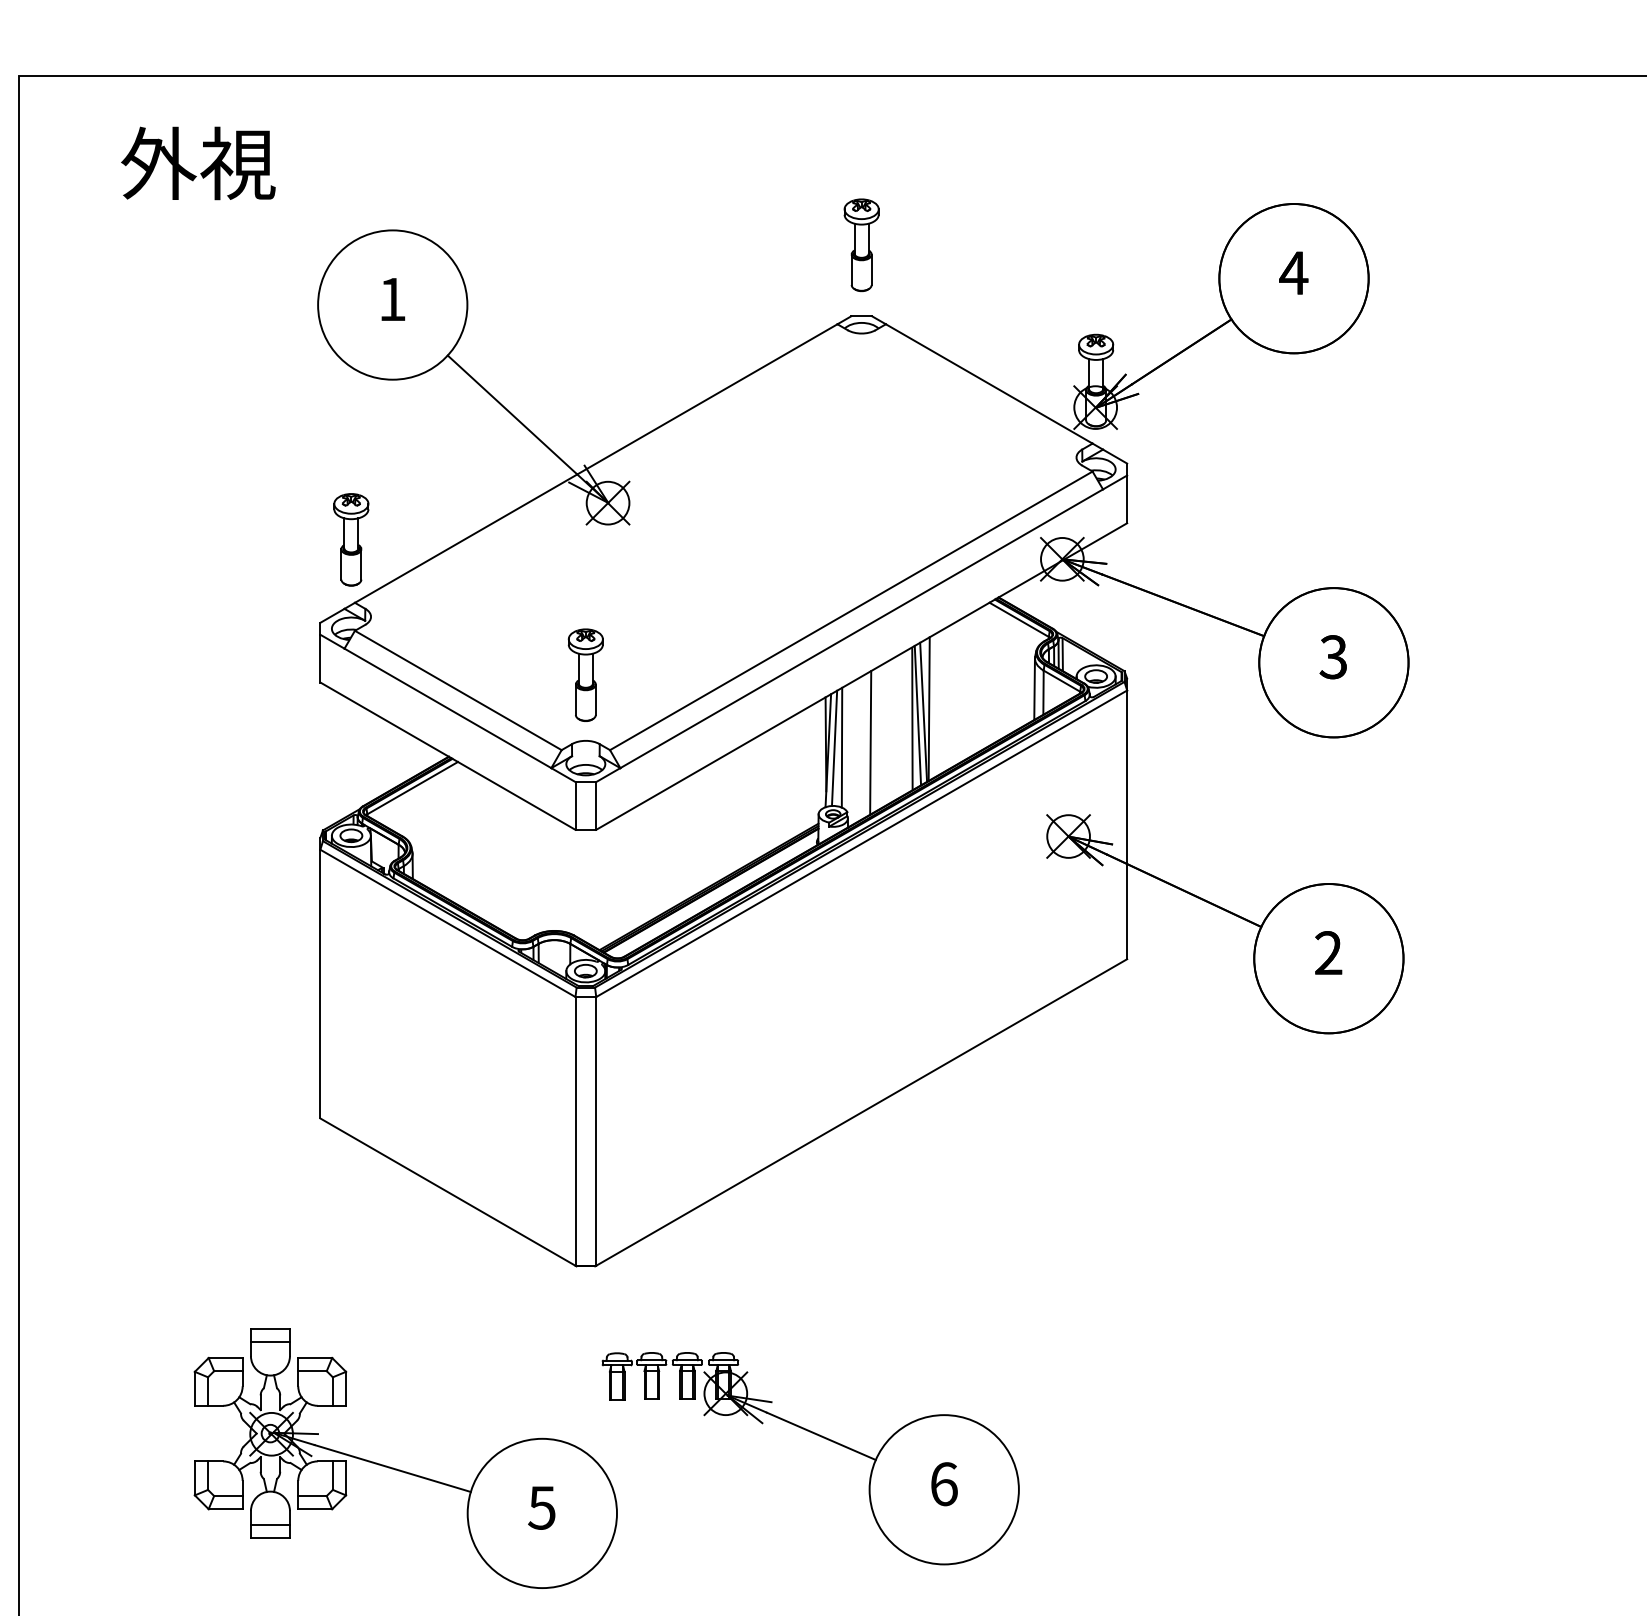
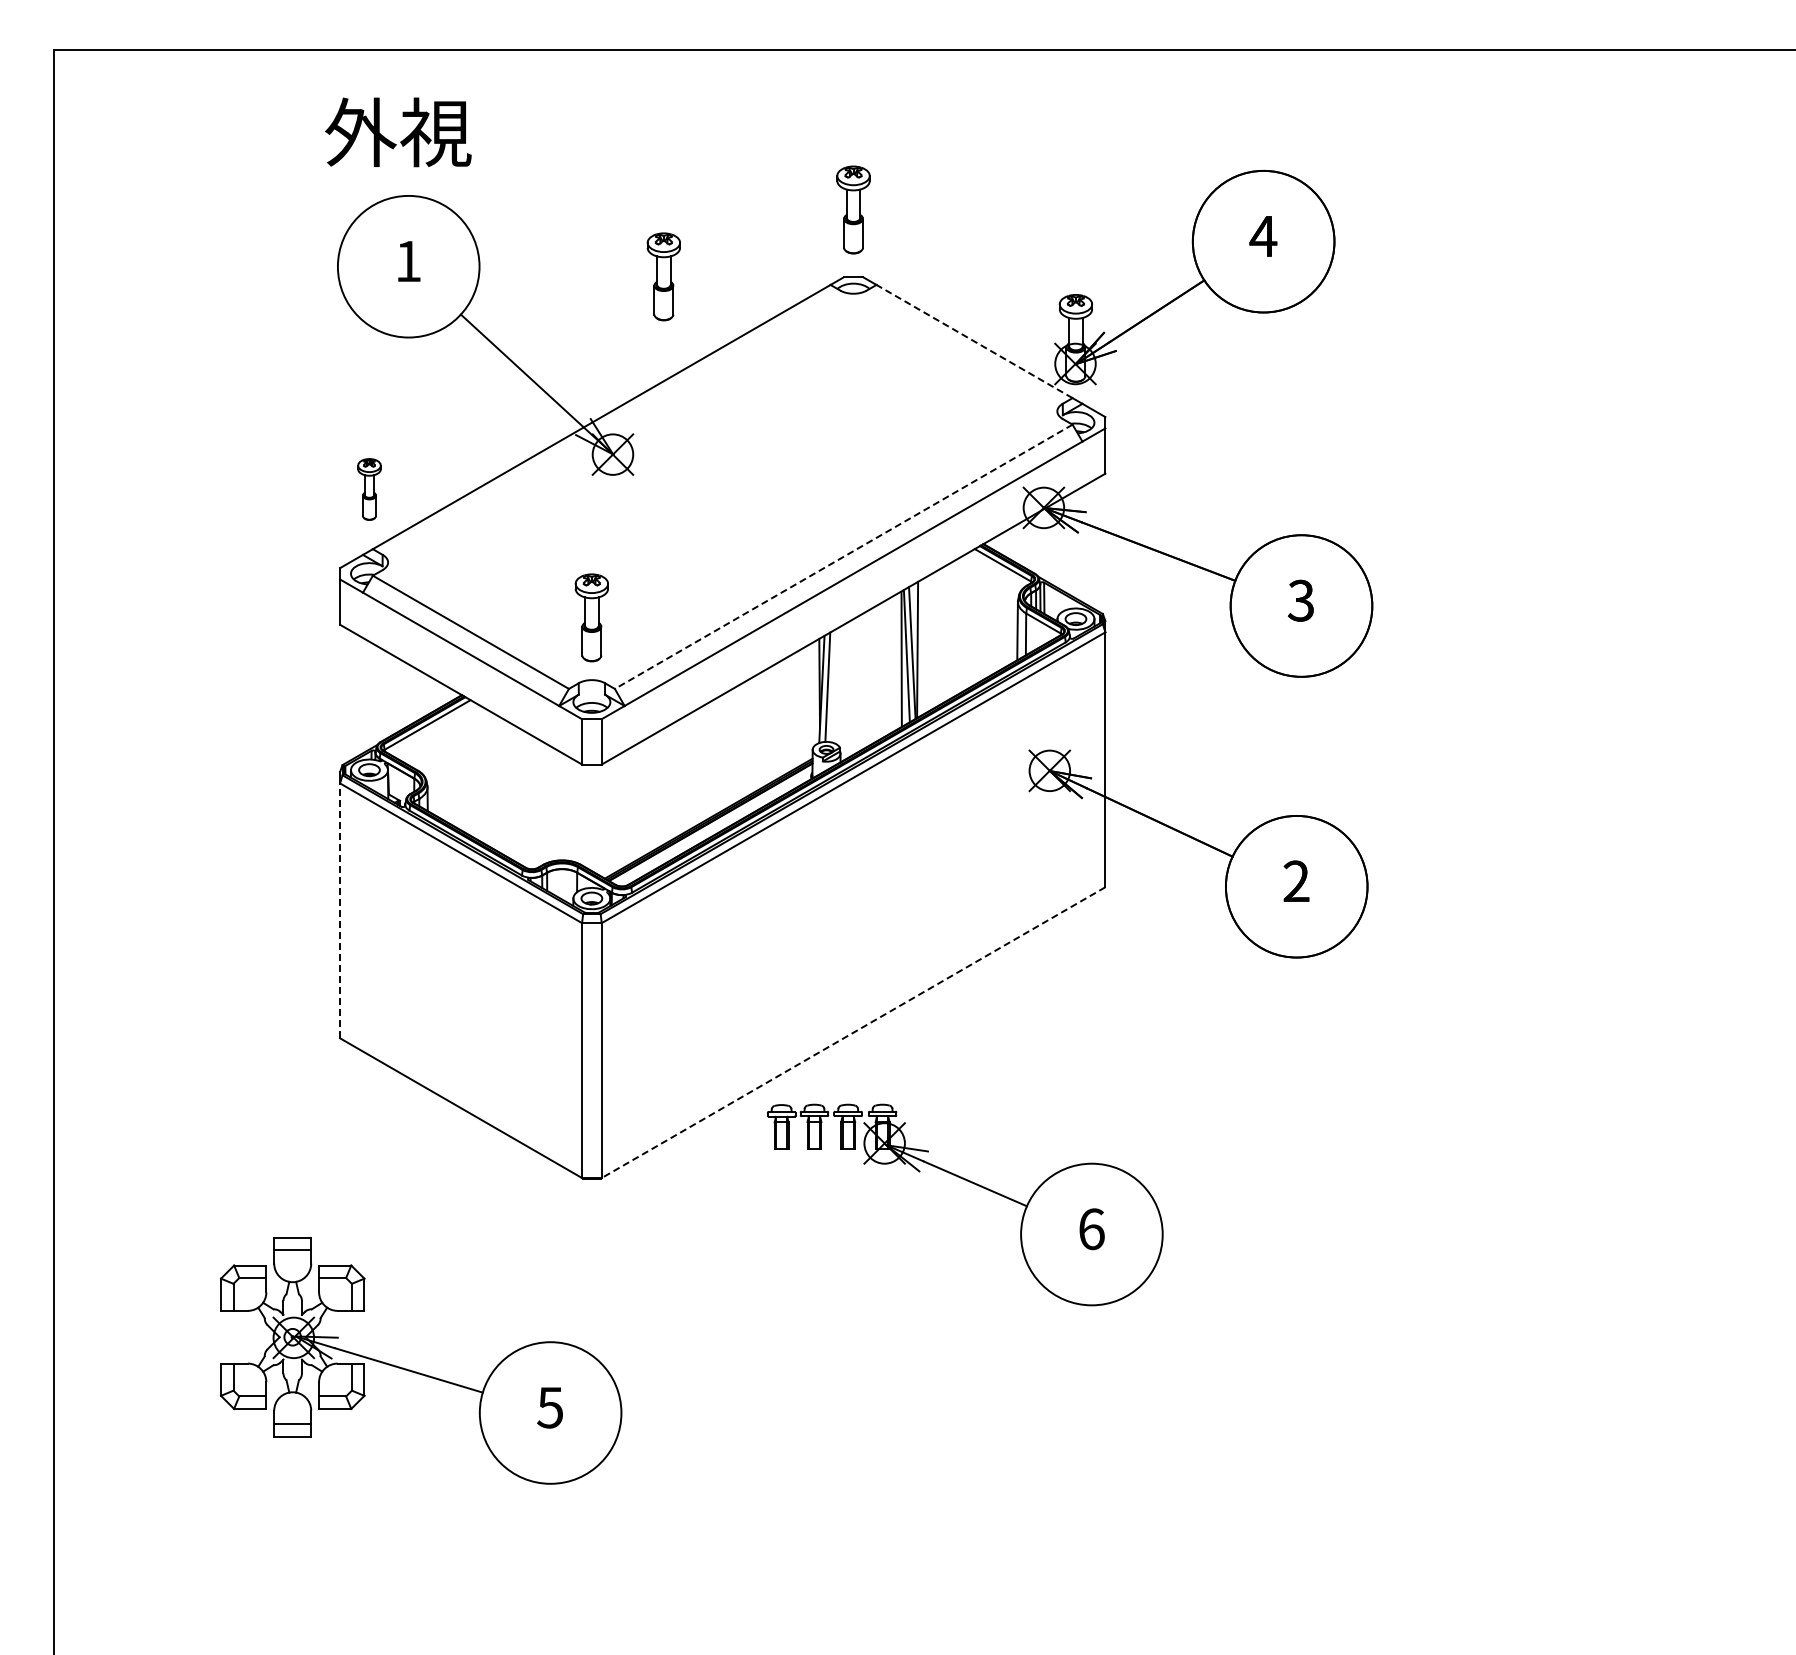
text: (198, 163) -> (398, 132), moved
part: (661, 315) -> (663, 276), added
line: (989, 383) -> (974, 341), solid -> dashed
part: (351, 539) -> (369, 489), size x0.7
line: (851, 611) -> (843, 557), solid -> dashed
line: (870, 742) -> (861, 681), removed
line: (841, 747) -> (834, 686), removed
line: (320, 983) -> (340, 910), solid -> dashed
line: (861, 1112) -> (853, 1032), solid -> dashed
part: (817, 1435) -> (971, 1183), moved

